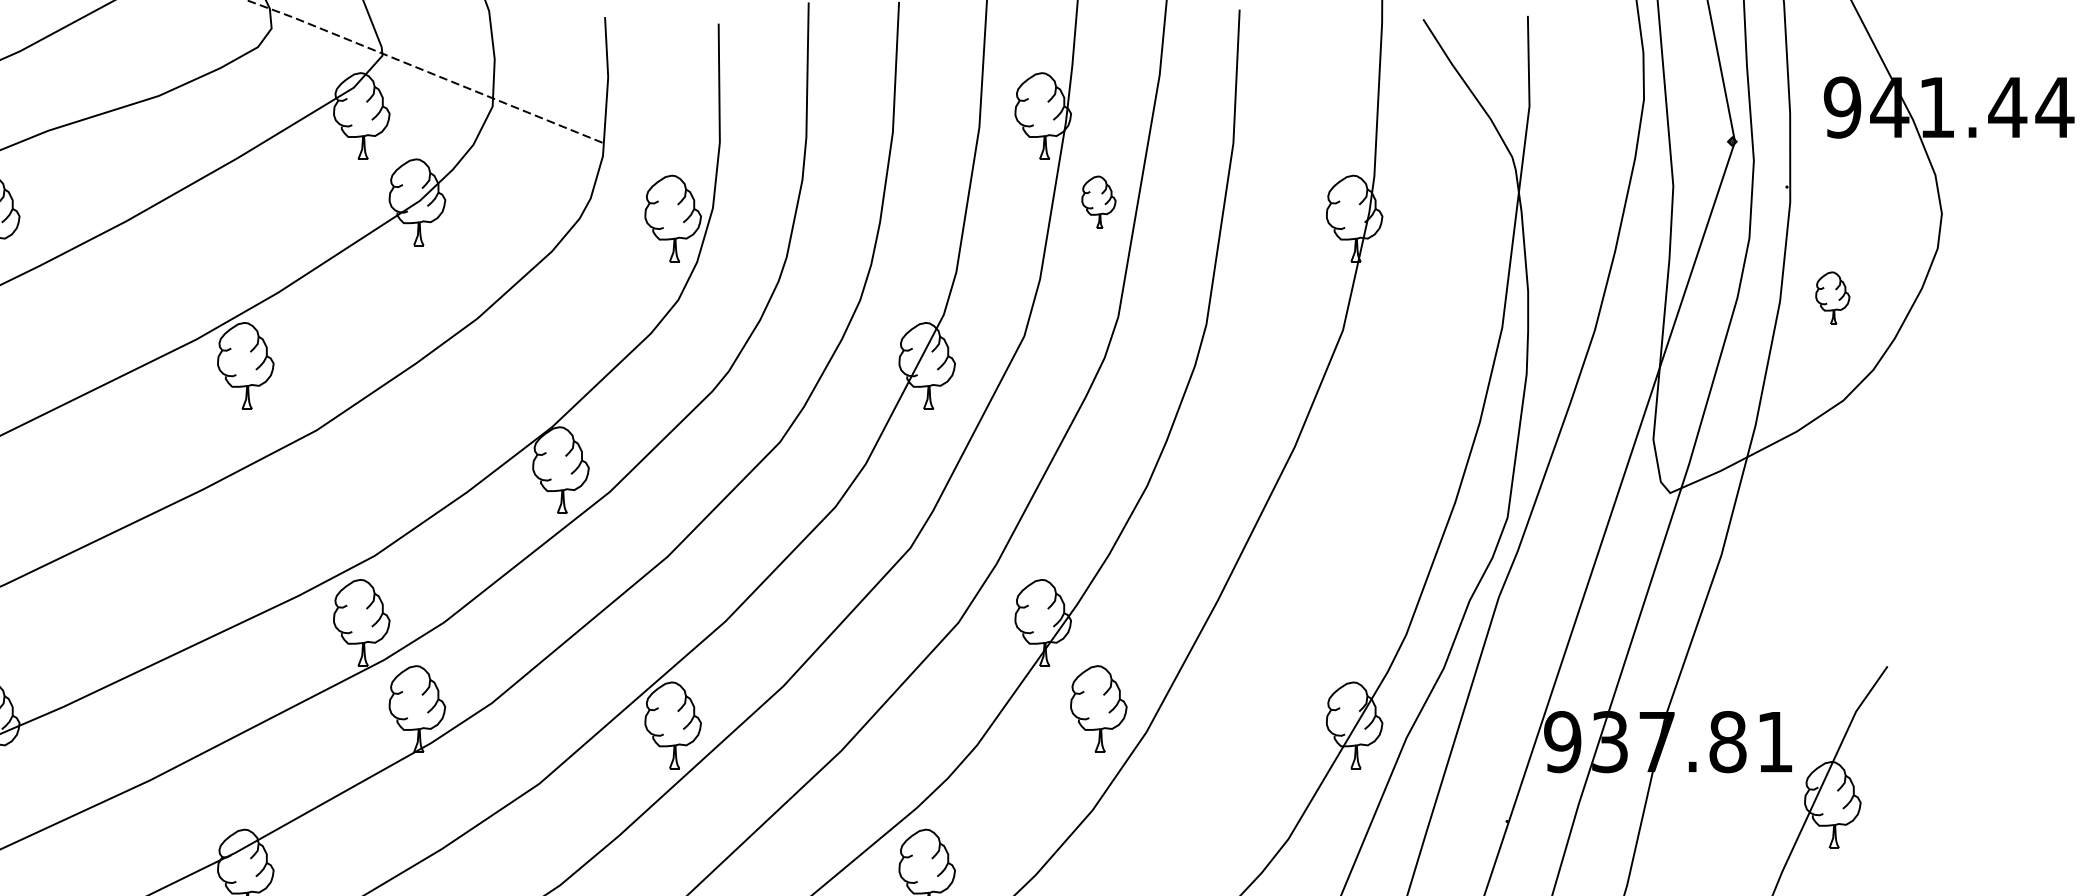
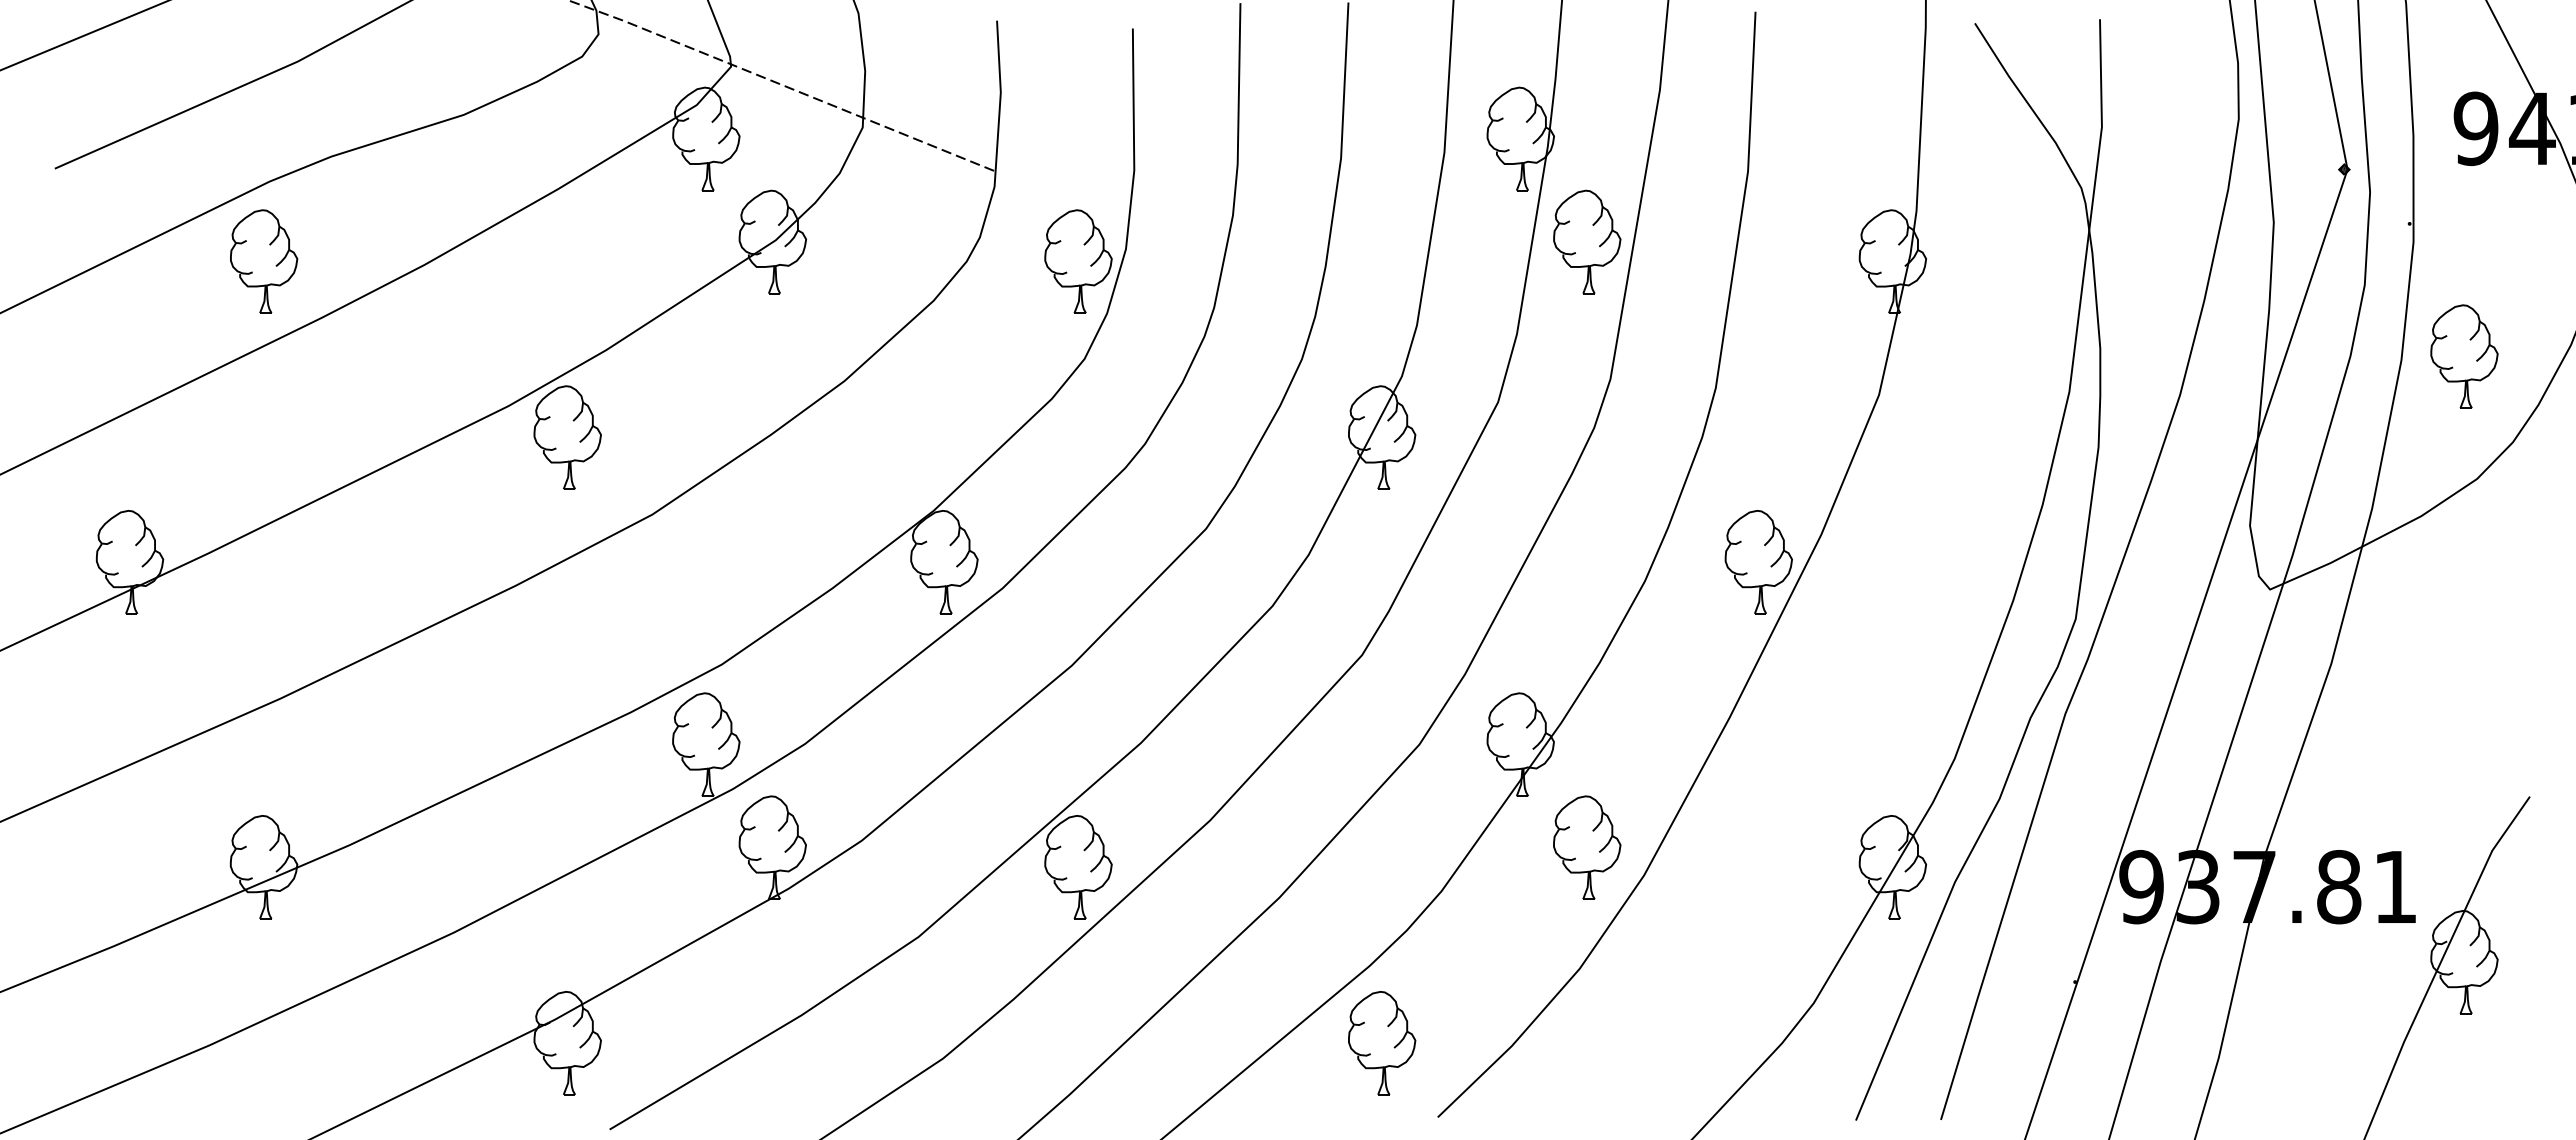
part: (1099, 201) -> (1587, 241), size x1.67
part: (1832, 298) -> (2464, 356), size x1.67
part: (1242, 470) -> (1758, 562), added

